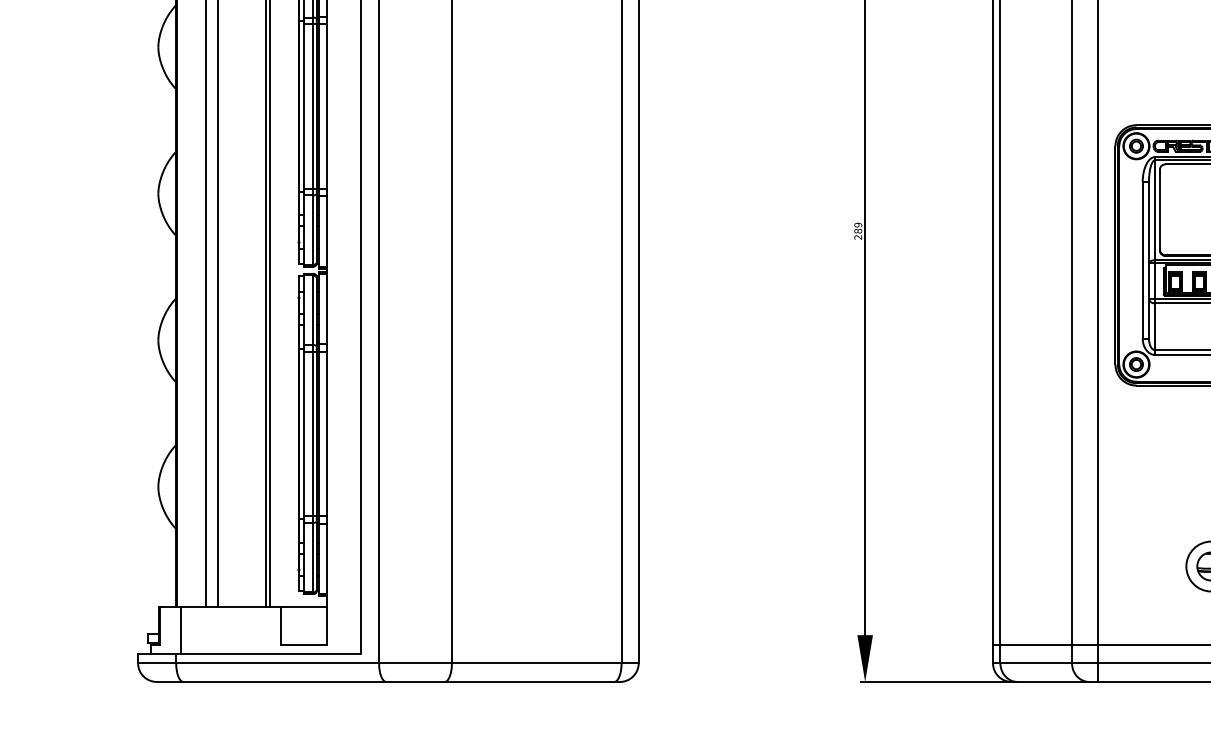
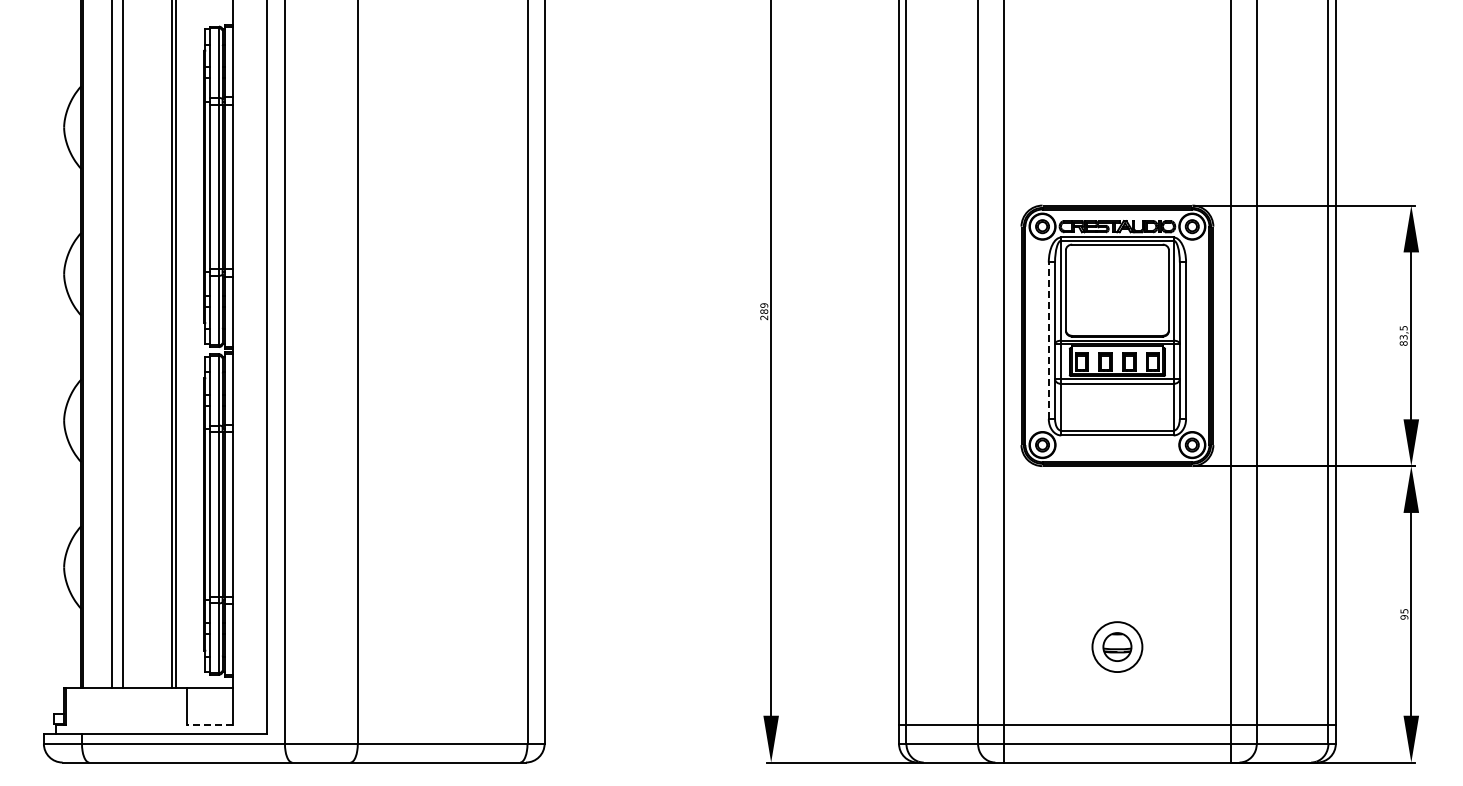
line: (1142, 260) -> (1048, 340), solid -> dashed
line: (180, 629) -> (86, 710), removed
line: (303, 644) -> (209, 725), solid -> dashed

